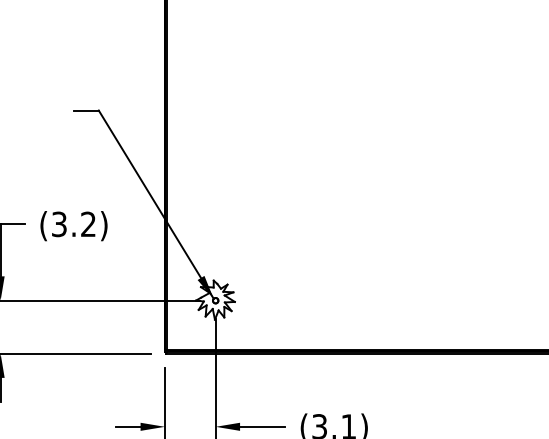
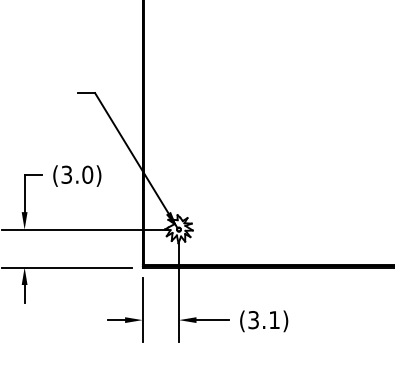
text: (88, 223) -> (87, 174), (3.2) -> (3.0)

